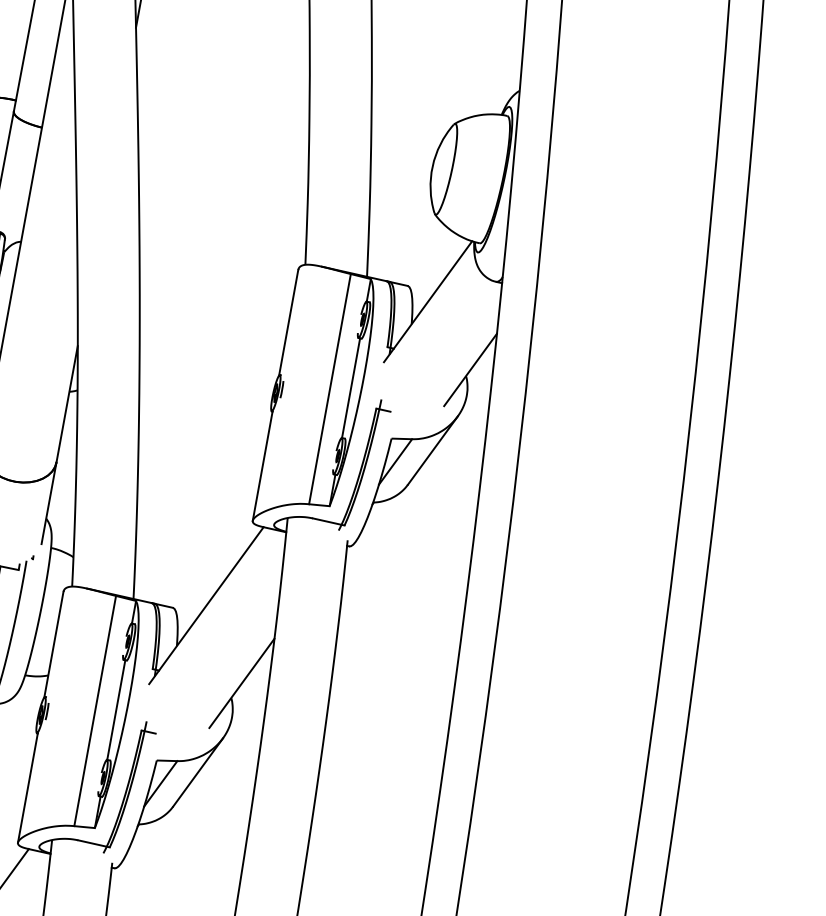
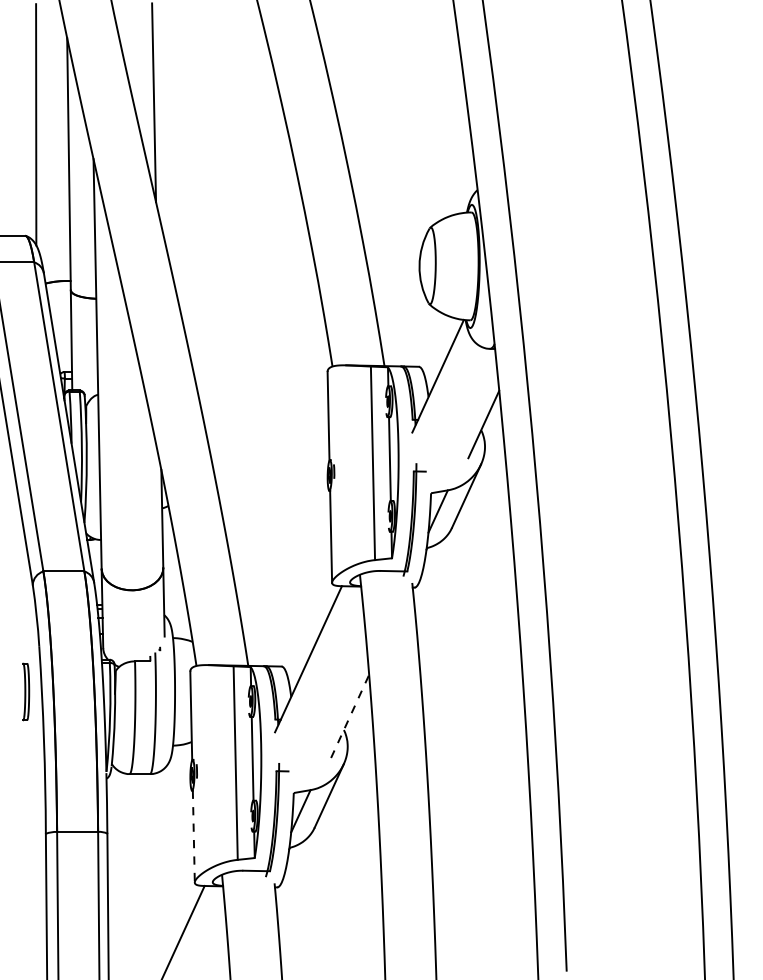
line: (242, 683) -> (350, 716), solid -> dashed
line: (27, 788) -> (193, 837), solid -> dashed

